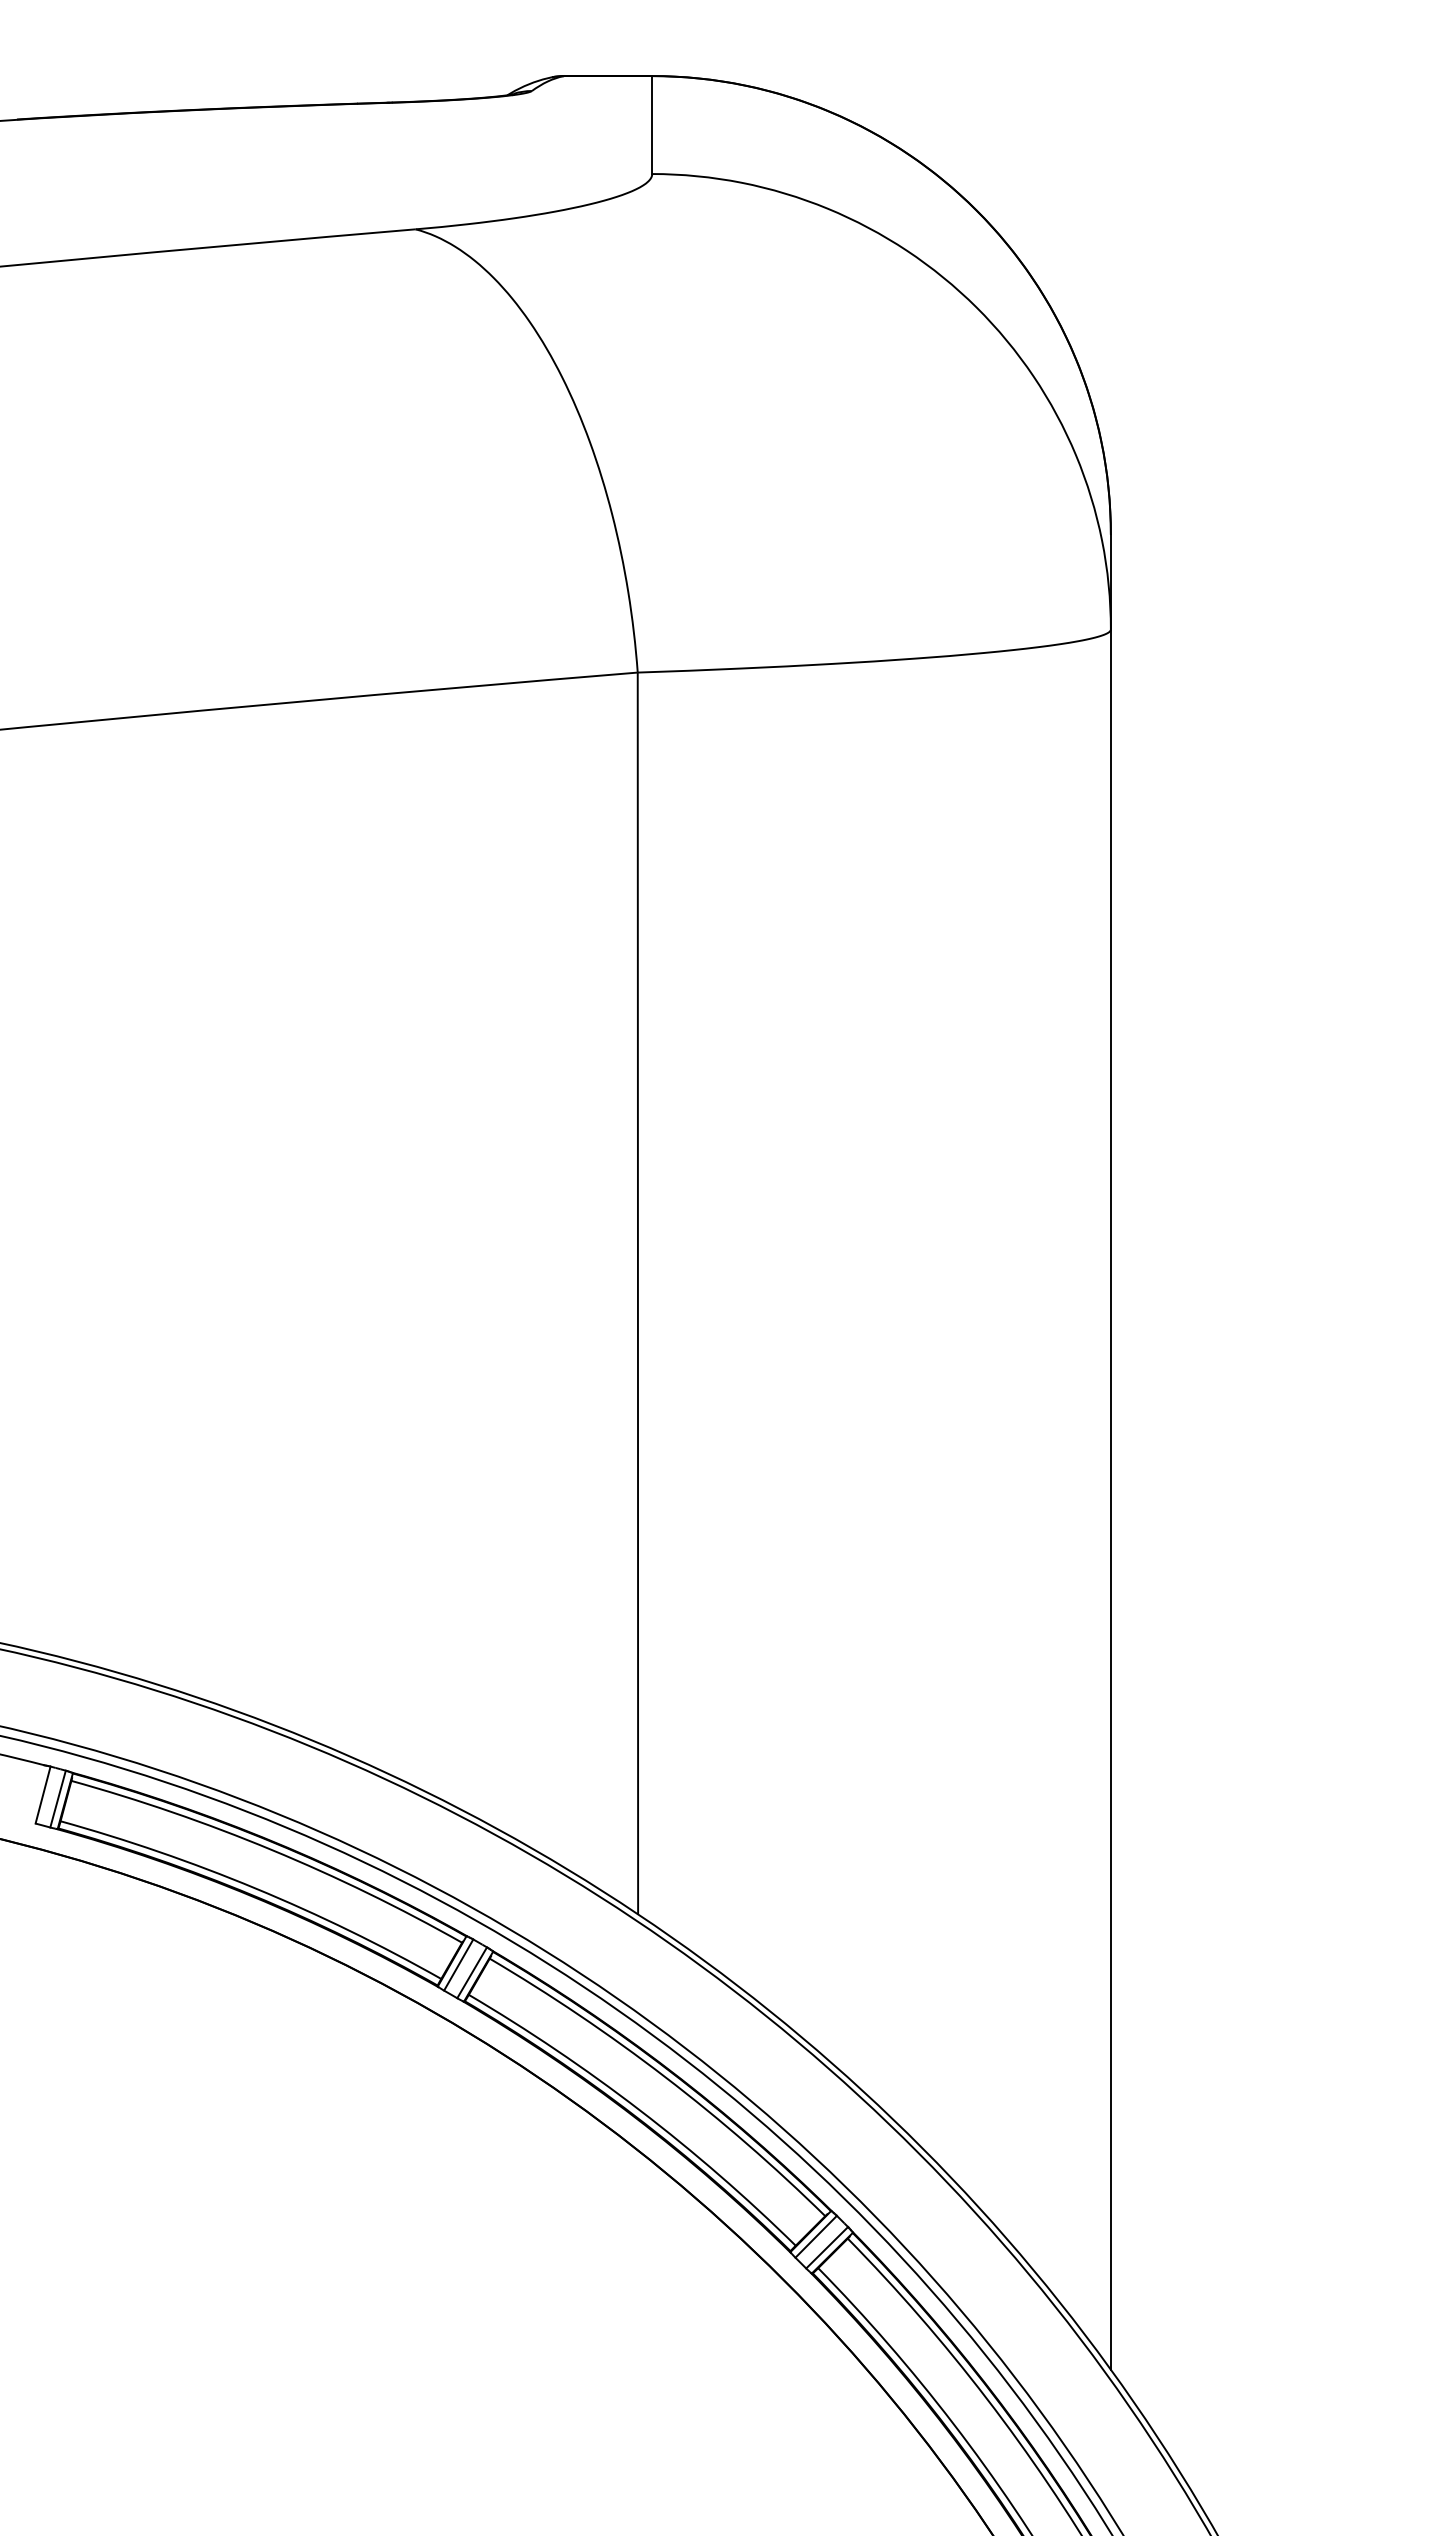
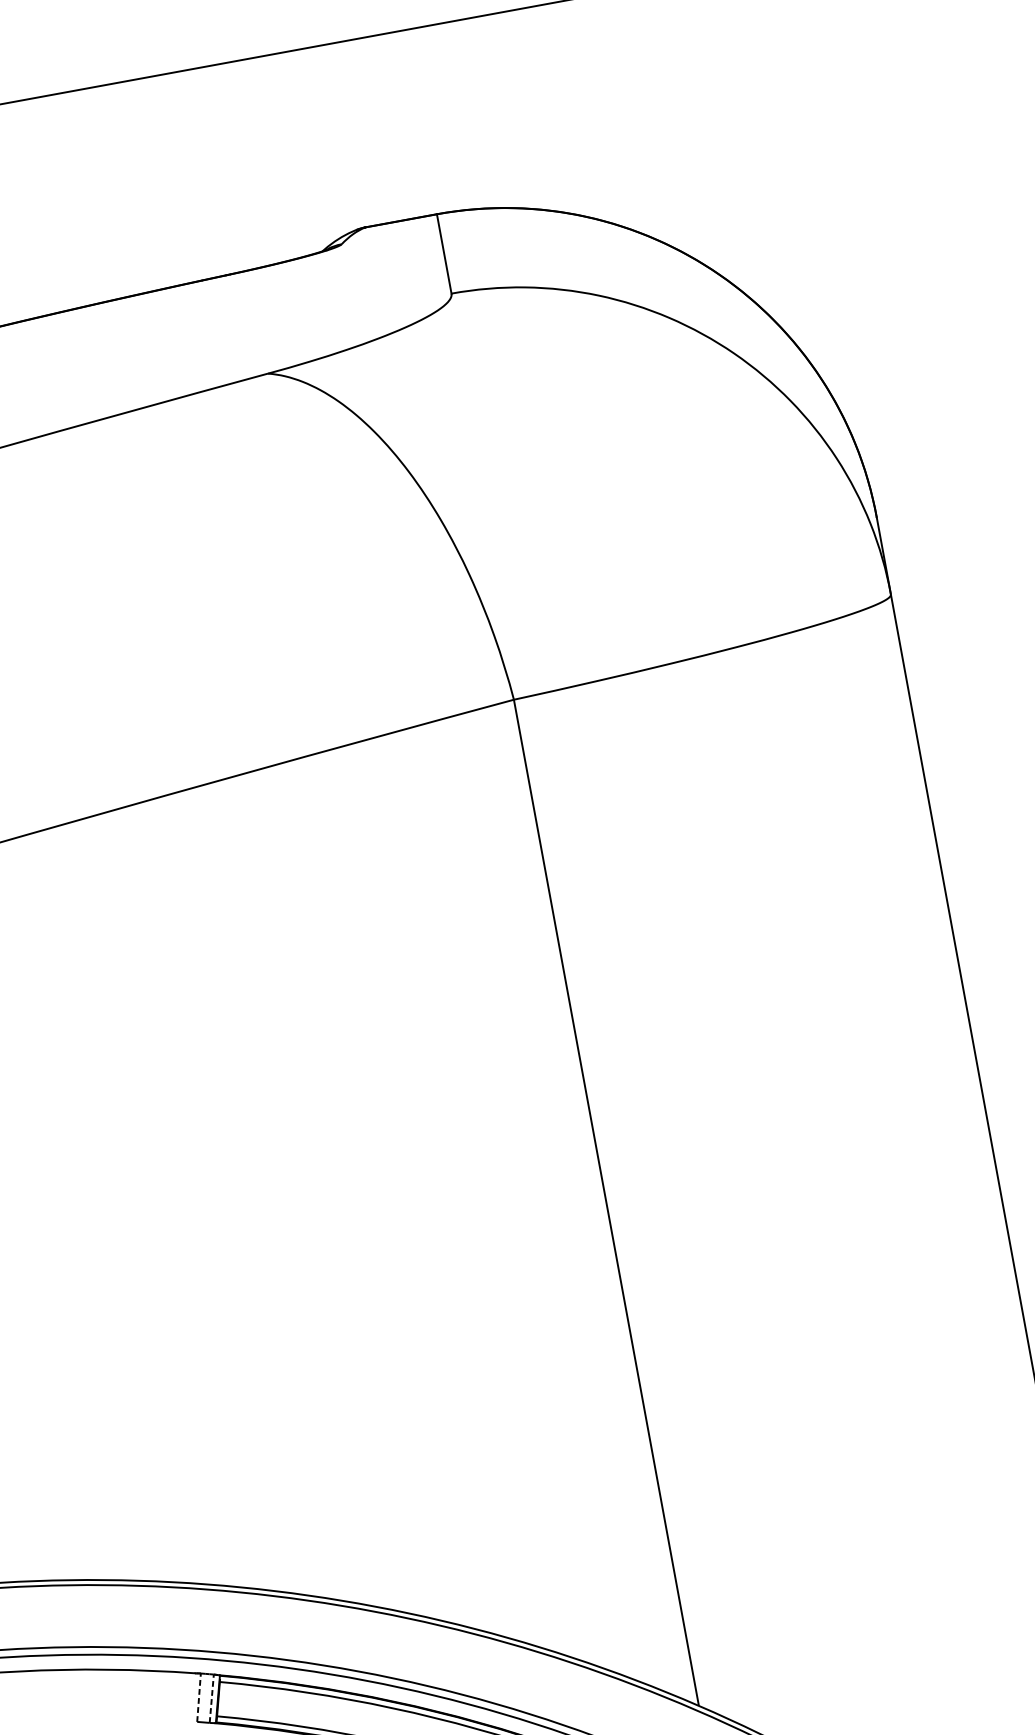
line: (43, 1794) -> (199, 1697), solid -> dashed
line: (58, 1798) -> (212, 1698), solid -> dashed

